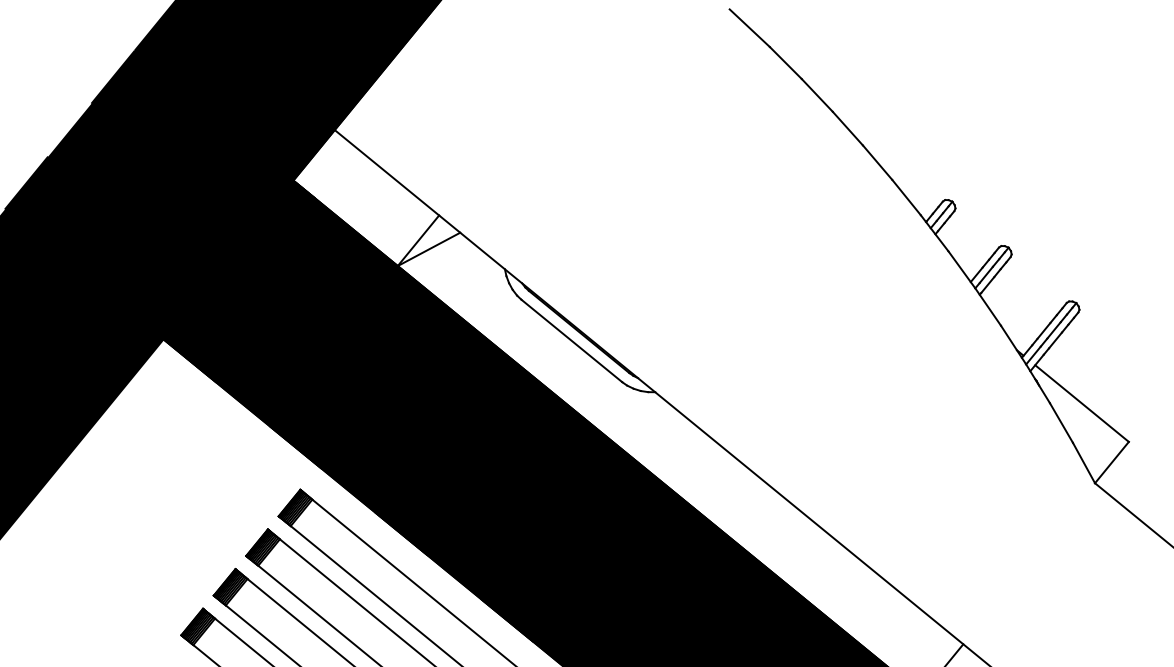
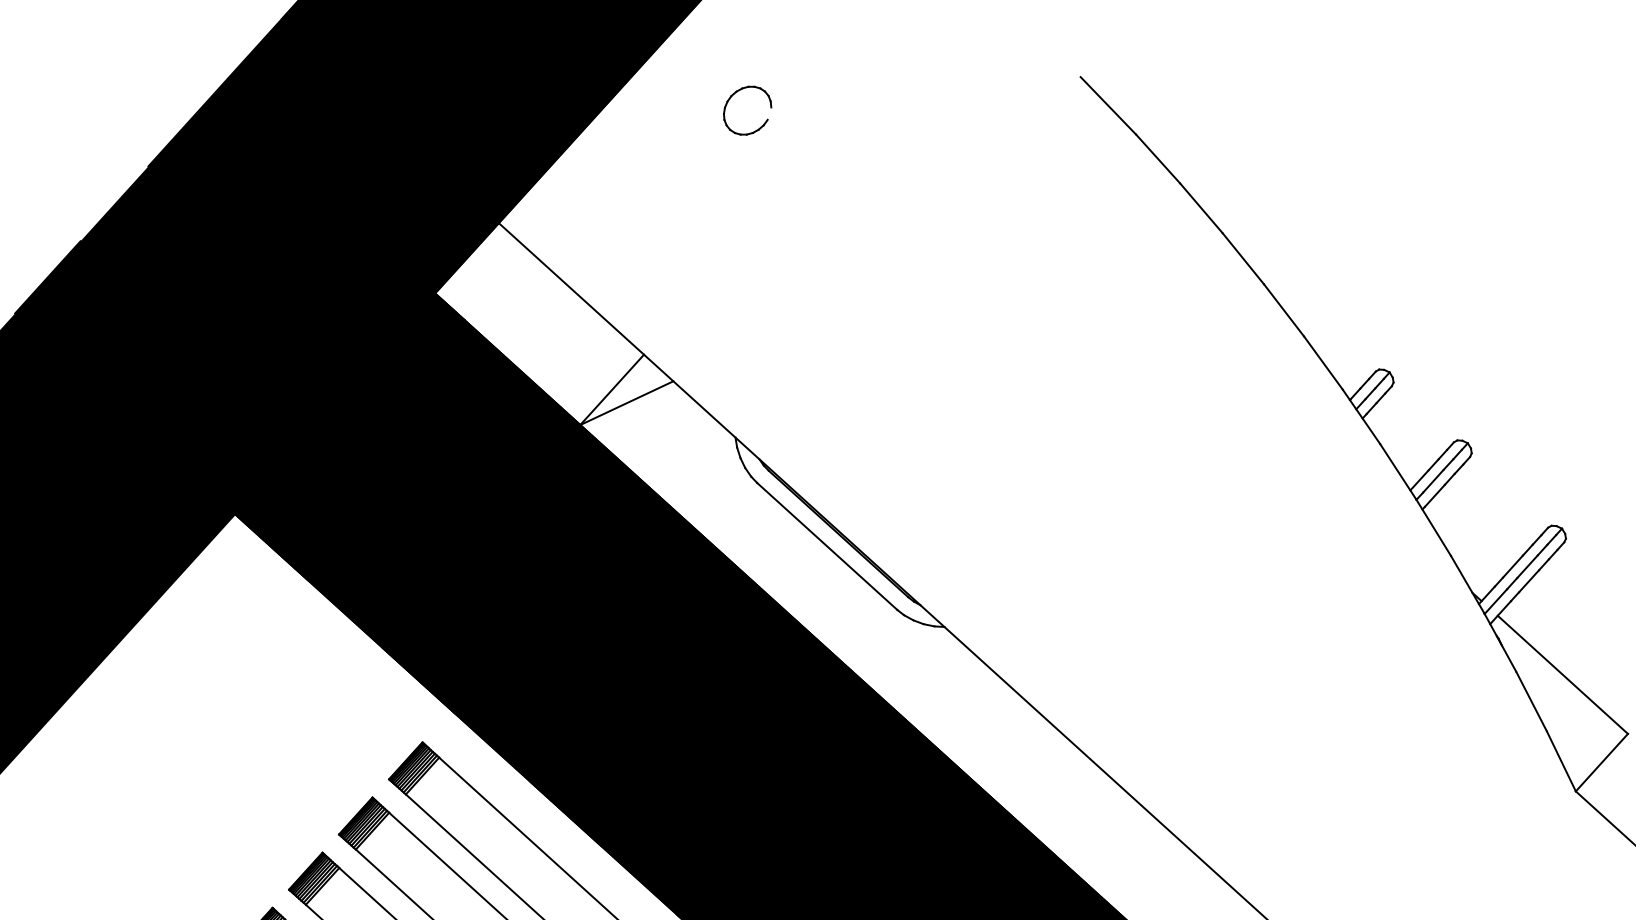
part: (494, 32) -> (737, 93), added

